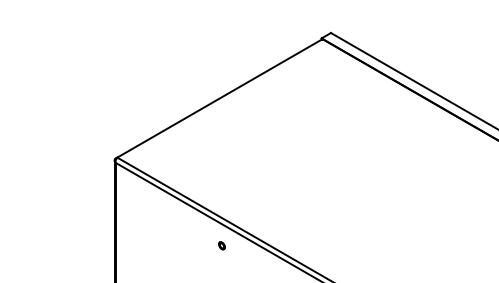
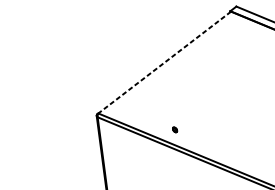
line: (219, 98) -> (164, 62), solid -> dashed
part: (221, 245) -> (174, 129), moved

